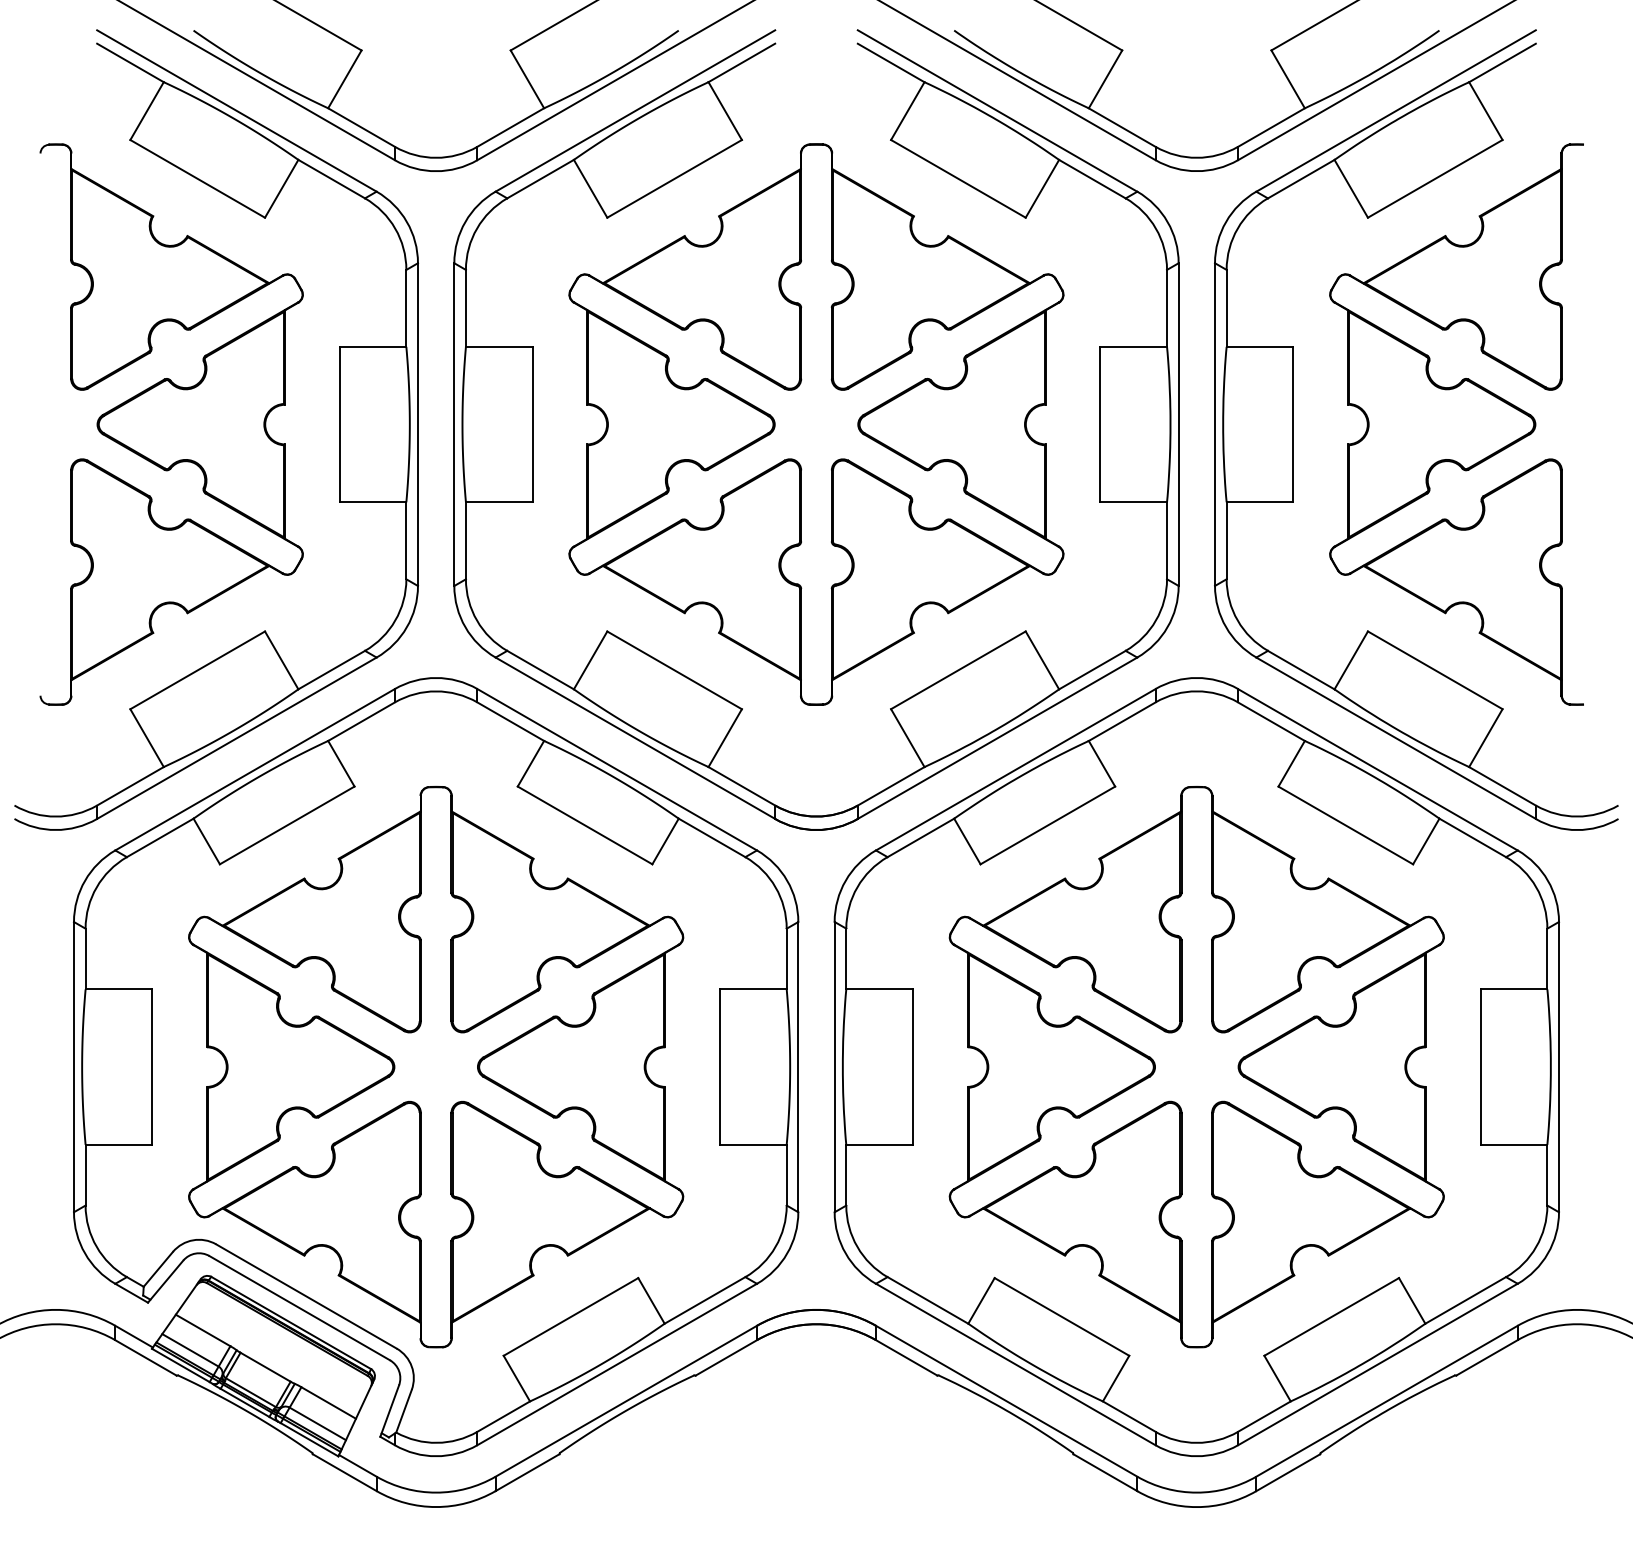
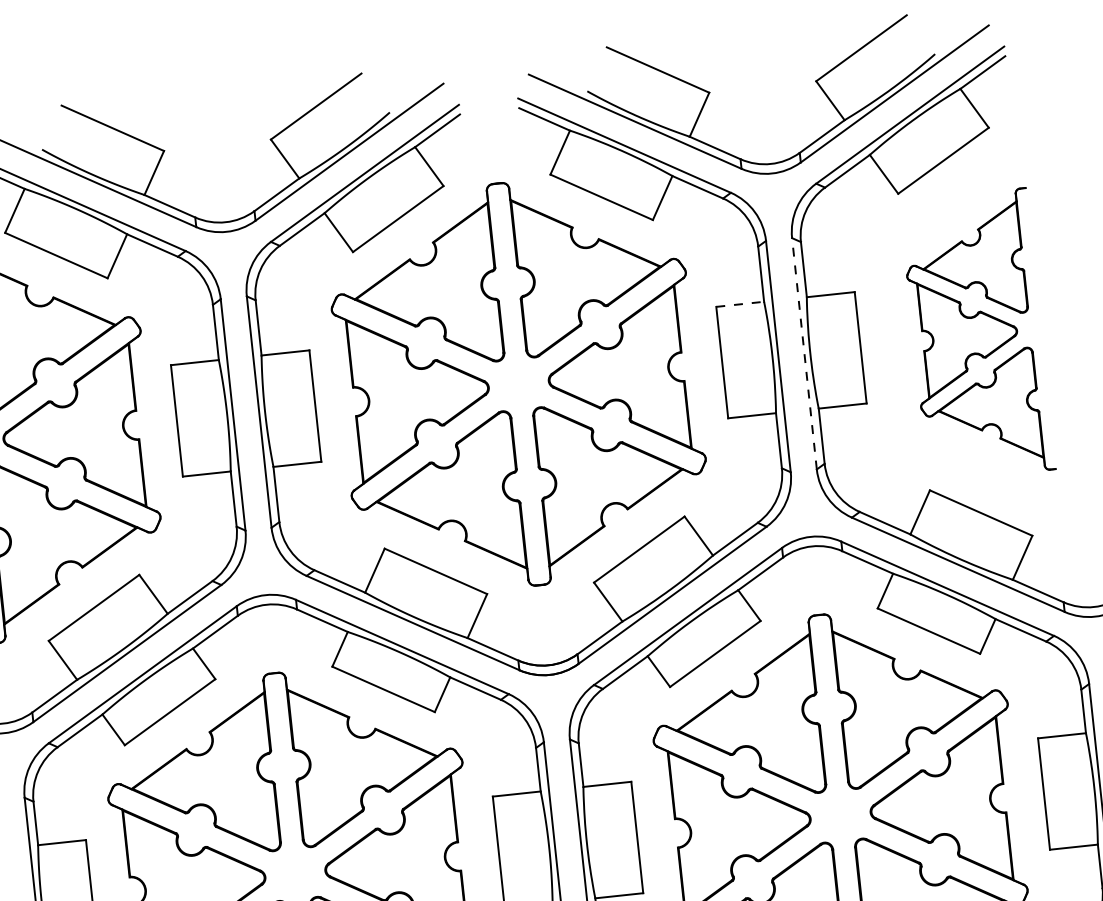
line: (1134, 346) -> (740, 303), solid -> dashed
line: (1215, 424) -> (804, 353), solid -> dashed
part: (1456, 424) -> (977, 335), size x0.7

